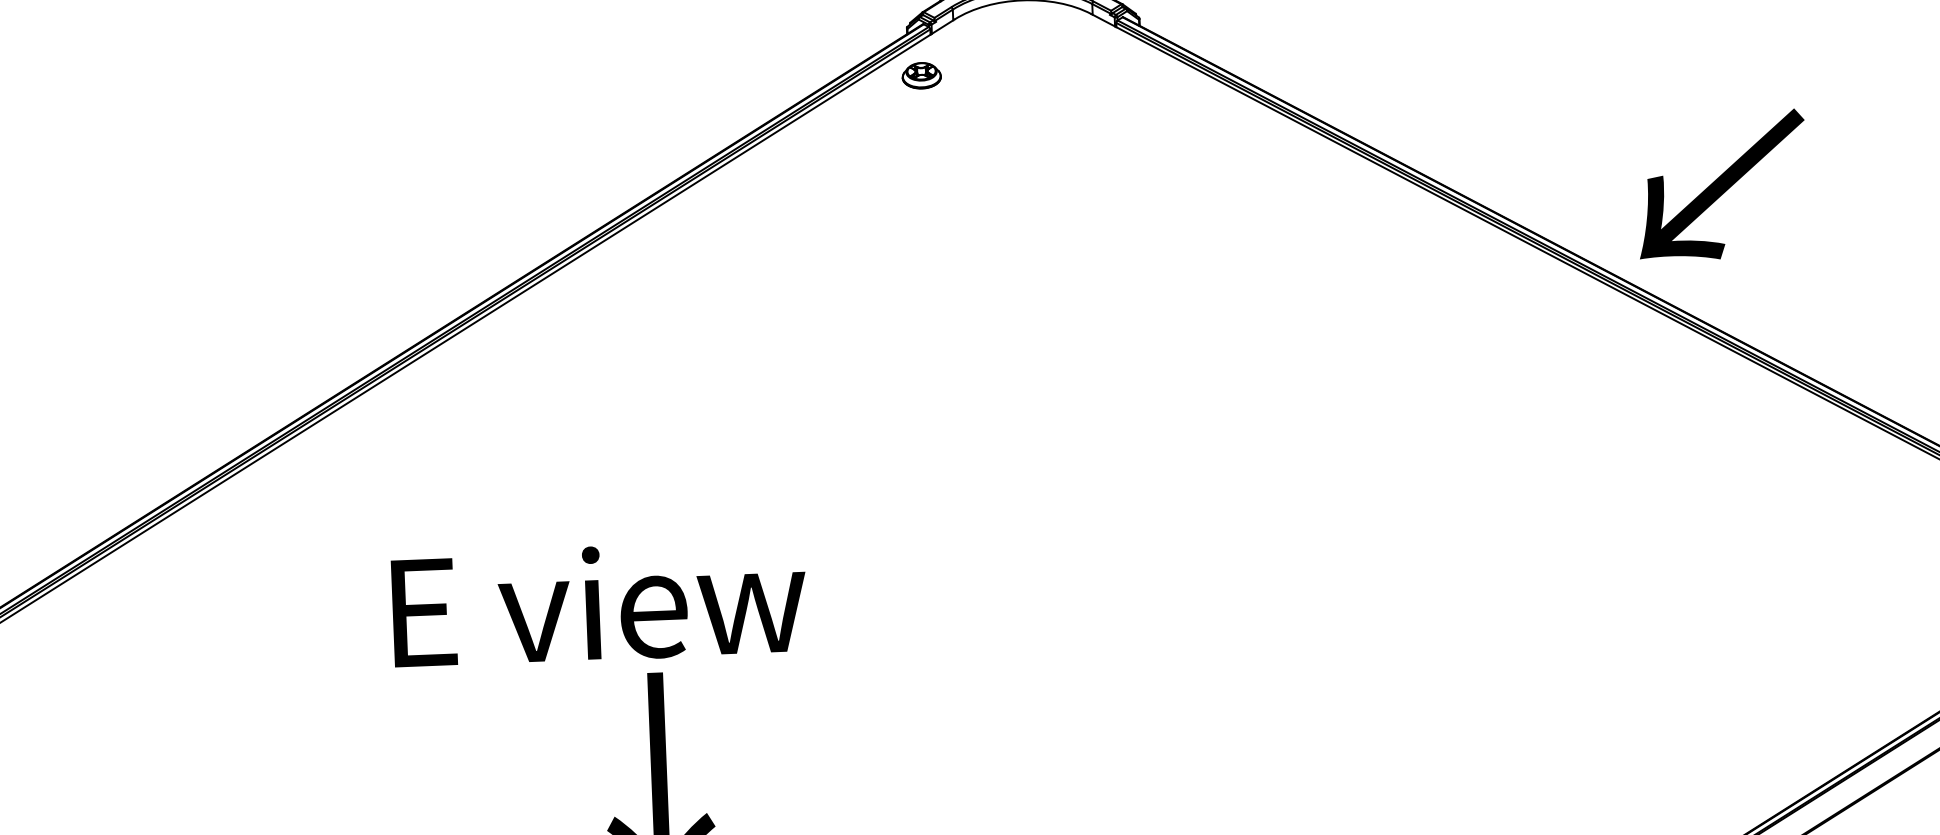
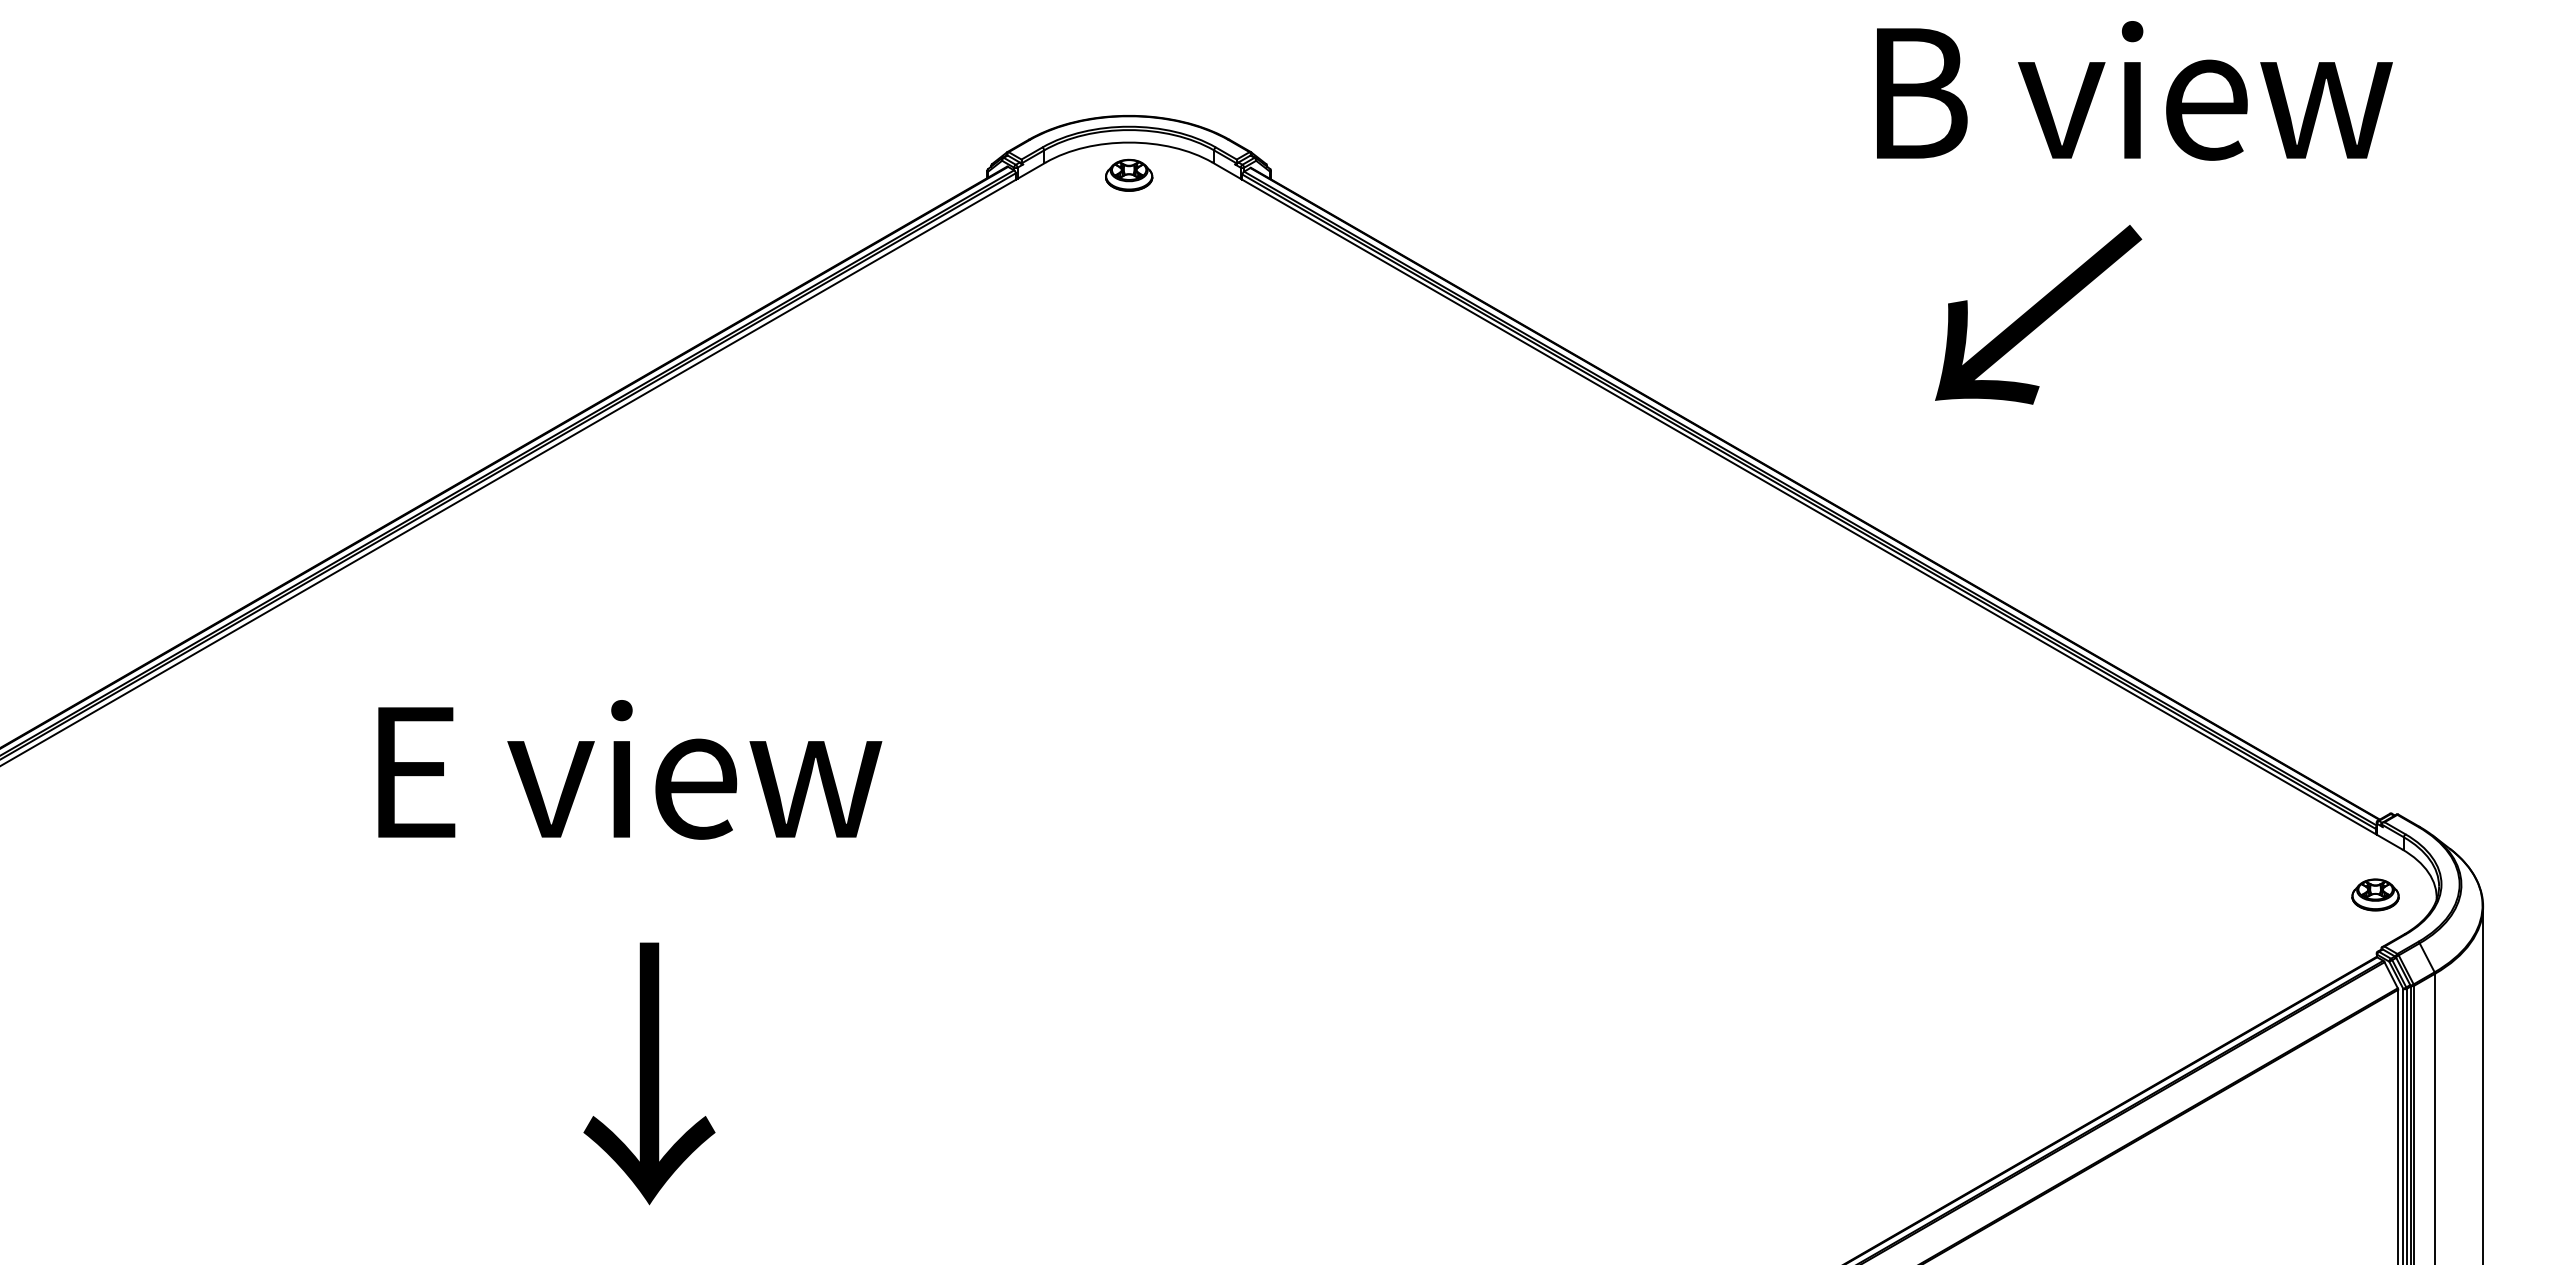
part: (922, 75) -> (1129, 174), moved
text: (1721, 185) -> (2038, 314), moved
text: (599, 603) -> (630, 769), moved

